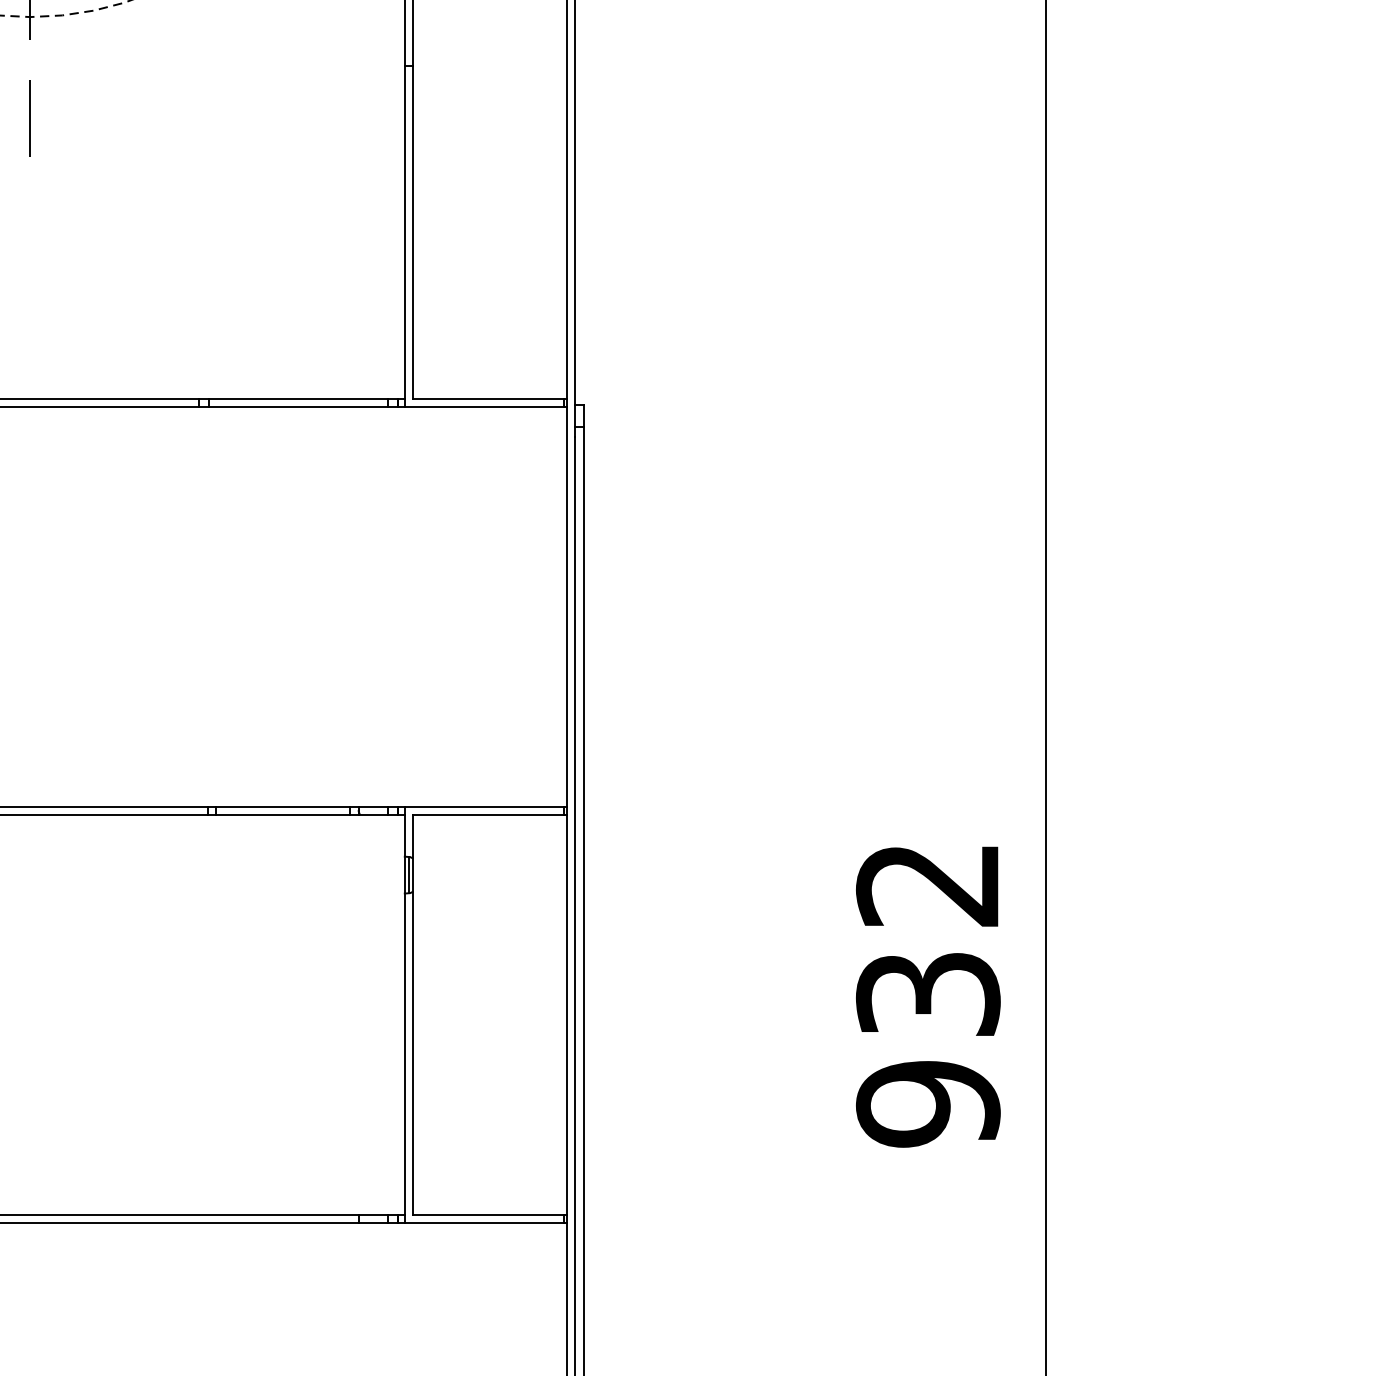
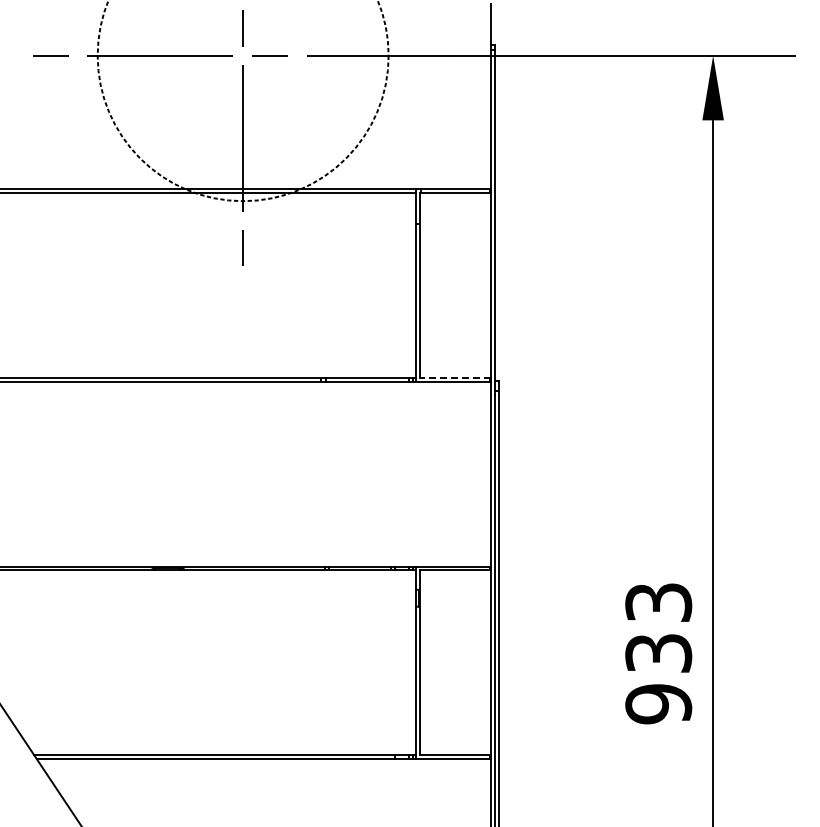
line: (489, 398) -> (455, 377), solid -> dashed
text: (927, 884) -> (658, 602), 932 -> 933

